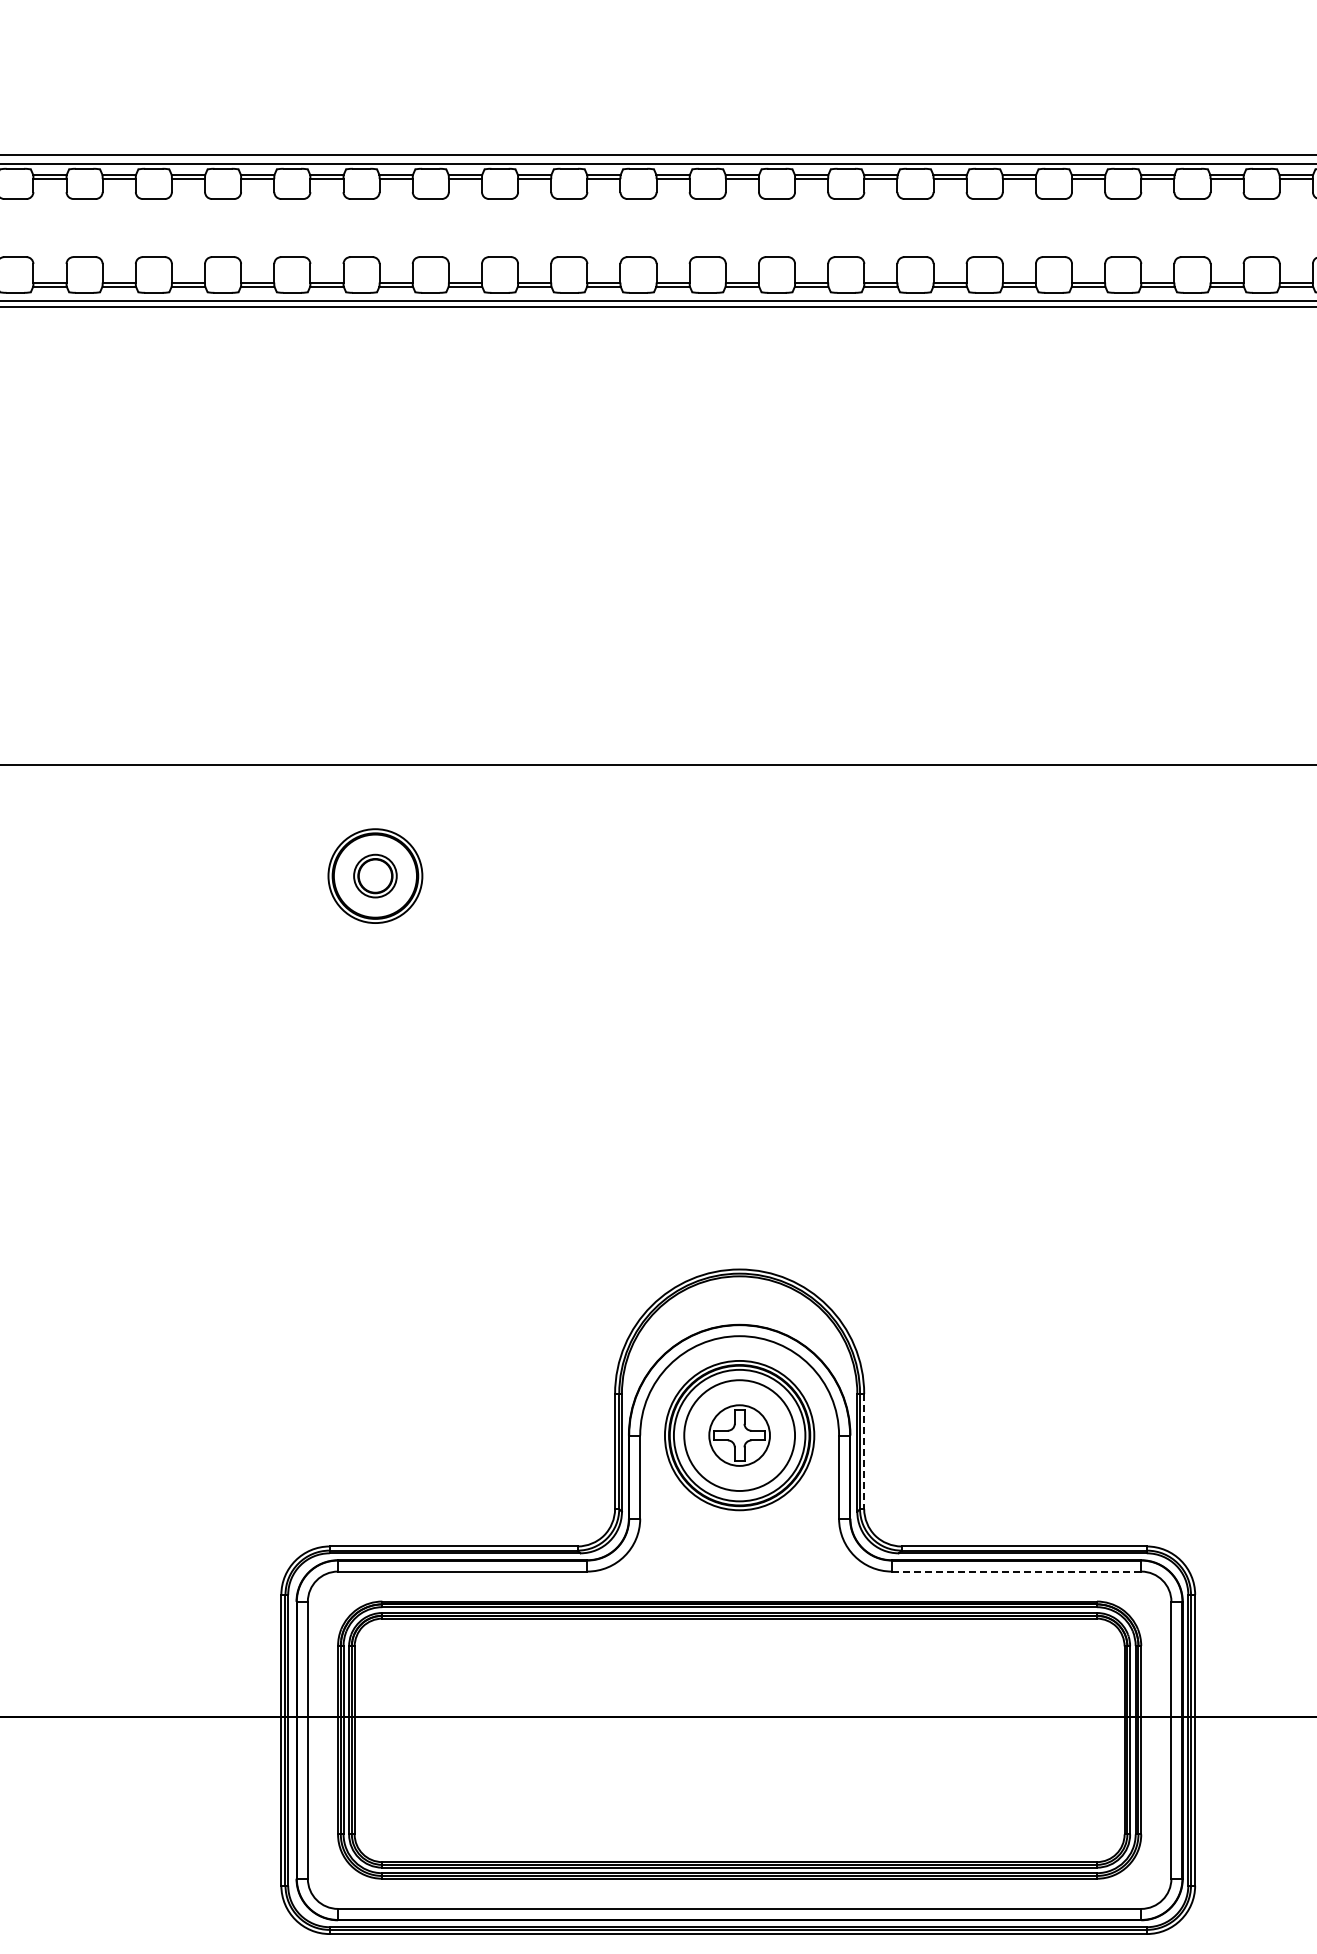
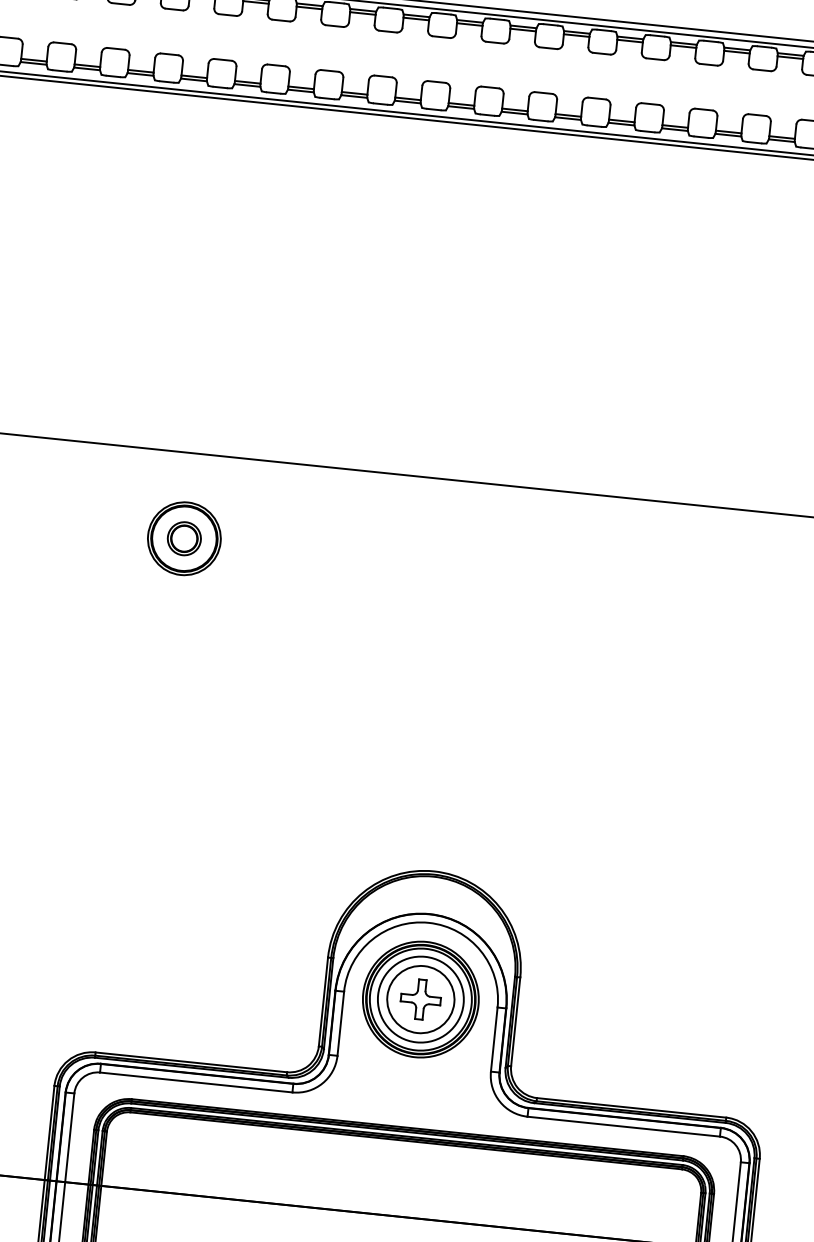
circle: (739, 1435) -> (420, 999), size x1.43
line: (864, 1451) -> (515, 1021), dashed -> solid
line: (1016, 1571) -> (623, 1126), dashed -> solid

